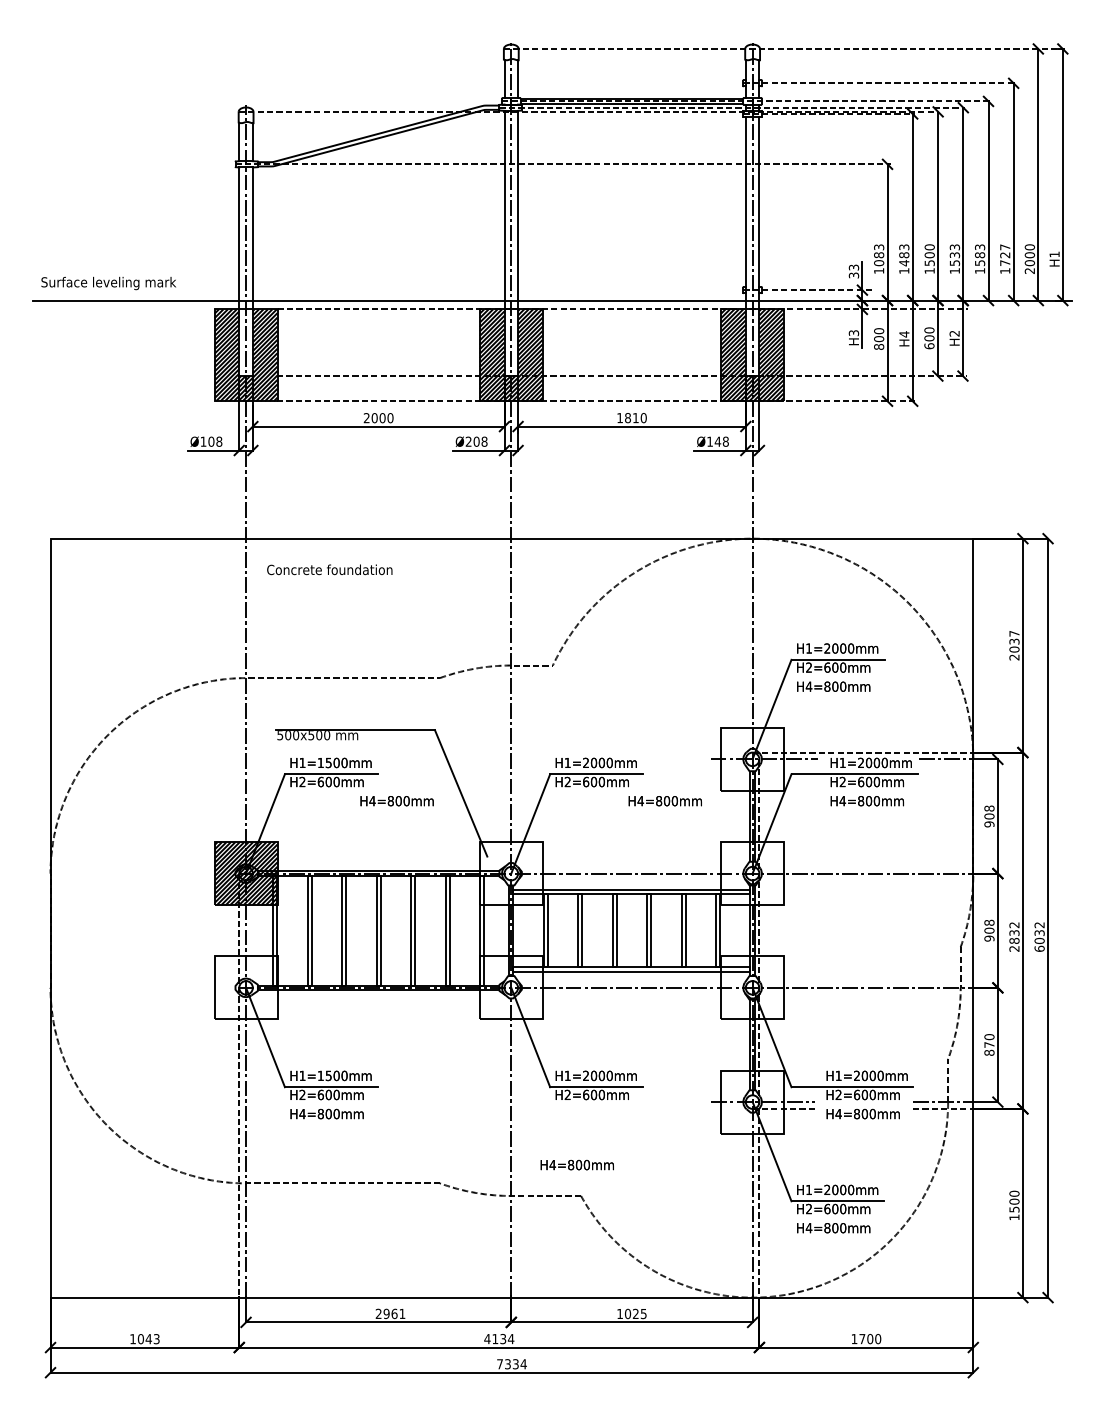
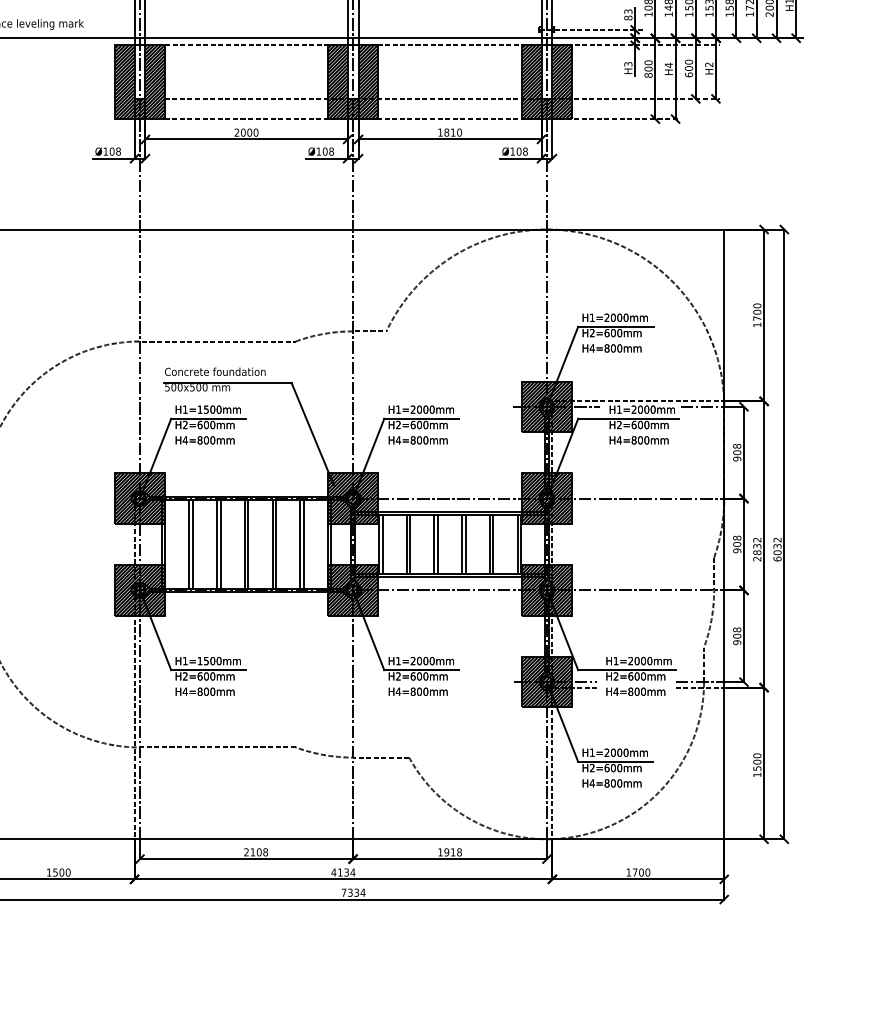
text: (854, 275) -> (628, 18), 33 -> 83
text: (468, 441) -> (318, 151), Ø208 -> Ø108
text: (717, 441) -> (518, 151), Ø148 -> Ø108
text: (329, 569) -> (215, 371), moved
text: (1014, 645) -> (757, 315), 2037 -> 1700
hatch: (752, 758) -> (546, 406), added
text: (396, 801) -> (204, 440), moved
text: (664, 801) -> (417, 440), moved
hatch: (510, 873) -> (352, 498), added
hatch: (752, 873) -> (546, 498), added
hatch: (245, 987) -> (139, 590), added
hatch: (510, 987) -> (352, 590), added
hatch: (752, 987) -> (546, 590), added
text: (989, 1044) -> (737, 635), 870 -> 908
hatch: (752, 1101) -> (546, 681), added
text: (576, 1164) -> (417, 691), moved
text: (394, 1313) -> (259, 852), 2961 -> 2108
text: (635, 1313) -> (452, 852), 1025 -> 1918
text: (148, 1339) -> (61, 872), 1043 -> 1500

